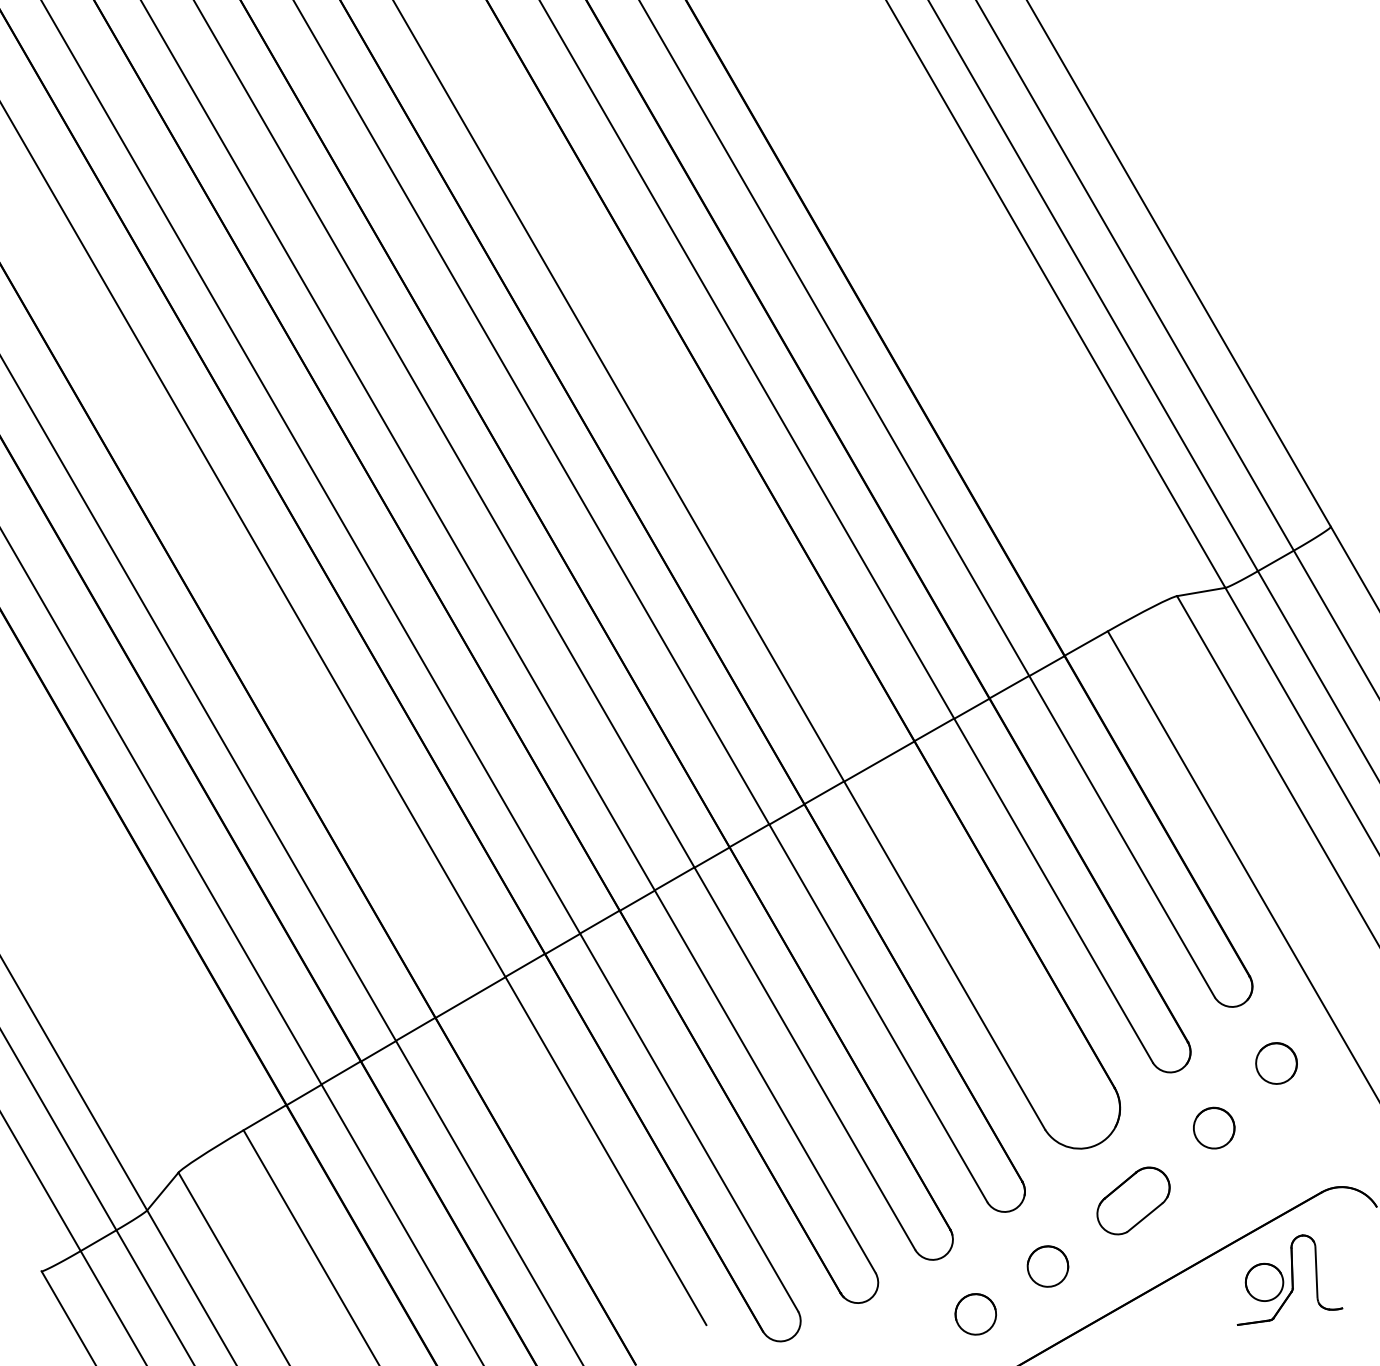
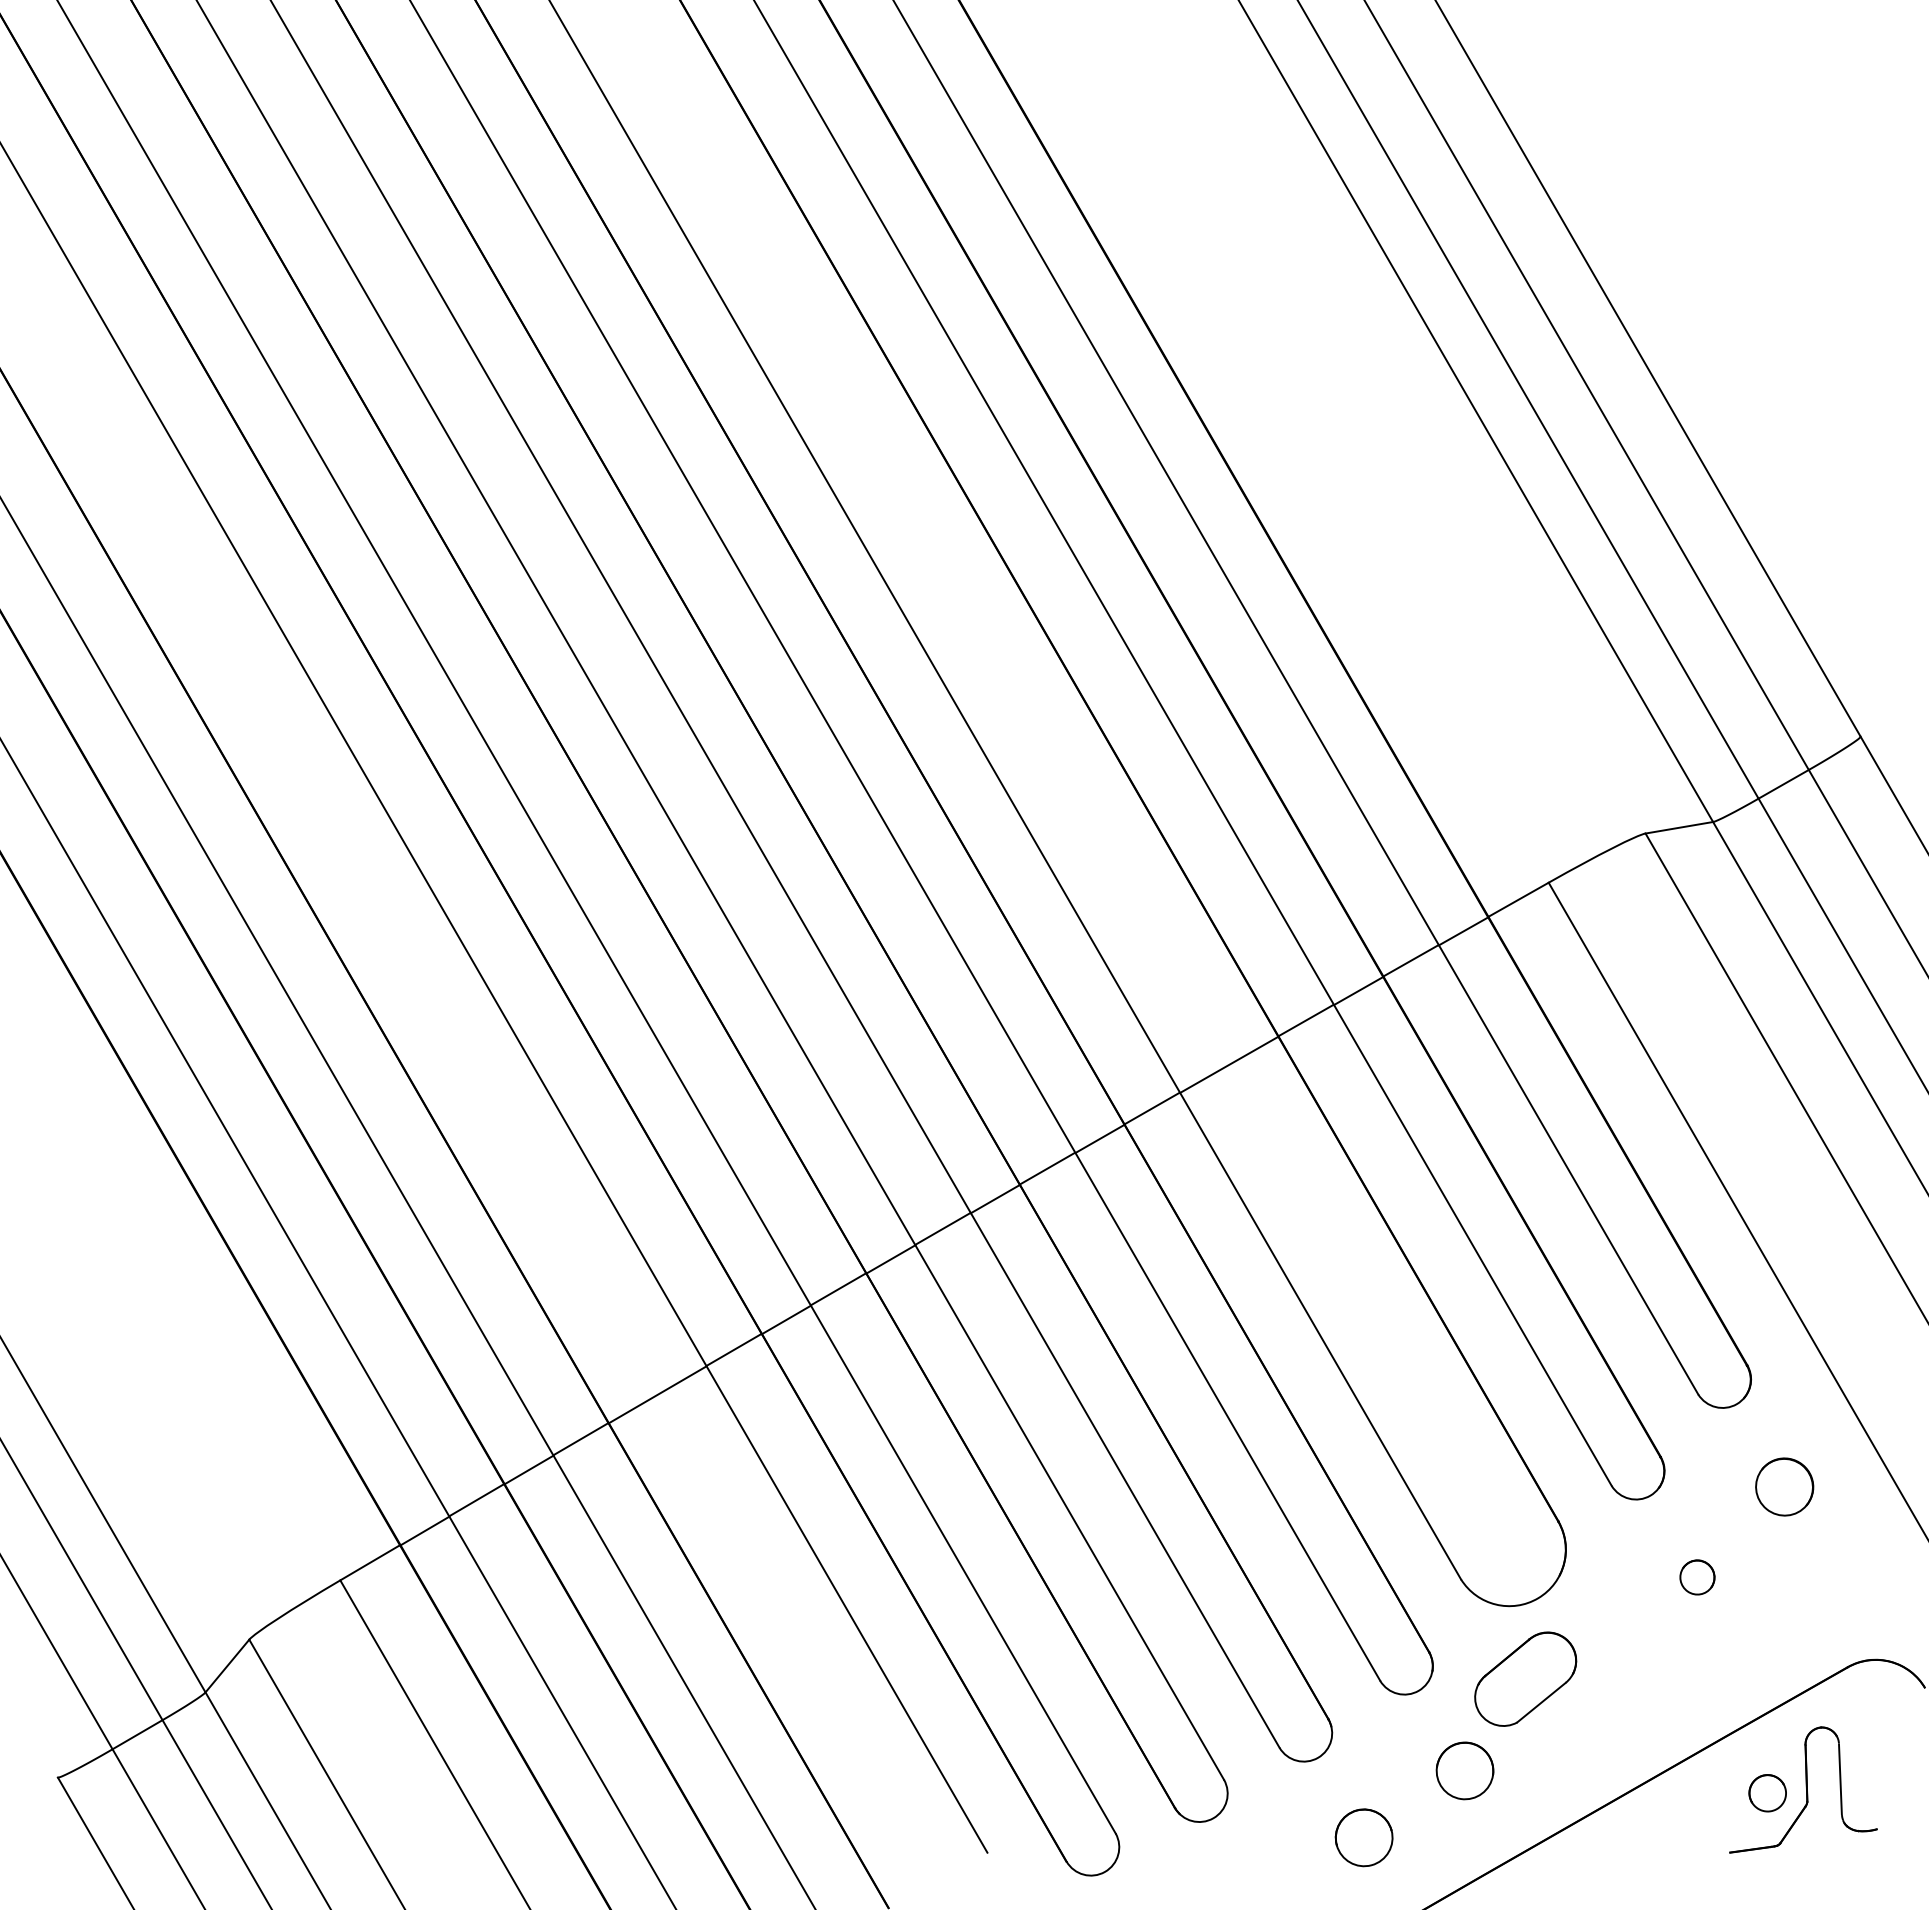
part: (1214, 1128) -> (1697, 1577), size x0.6
part: (1133, 1200) -> (1525, 1678), moved
part: (1264, 1282) -> (1767, 1793), size x0.7

